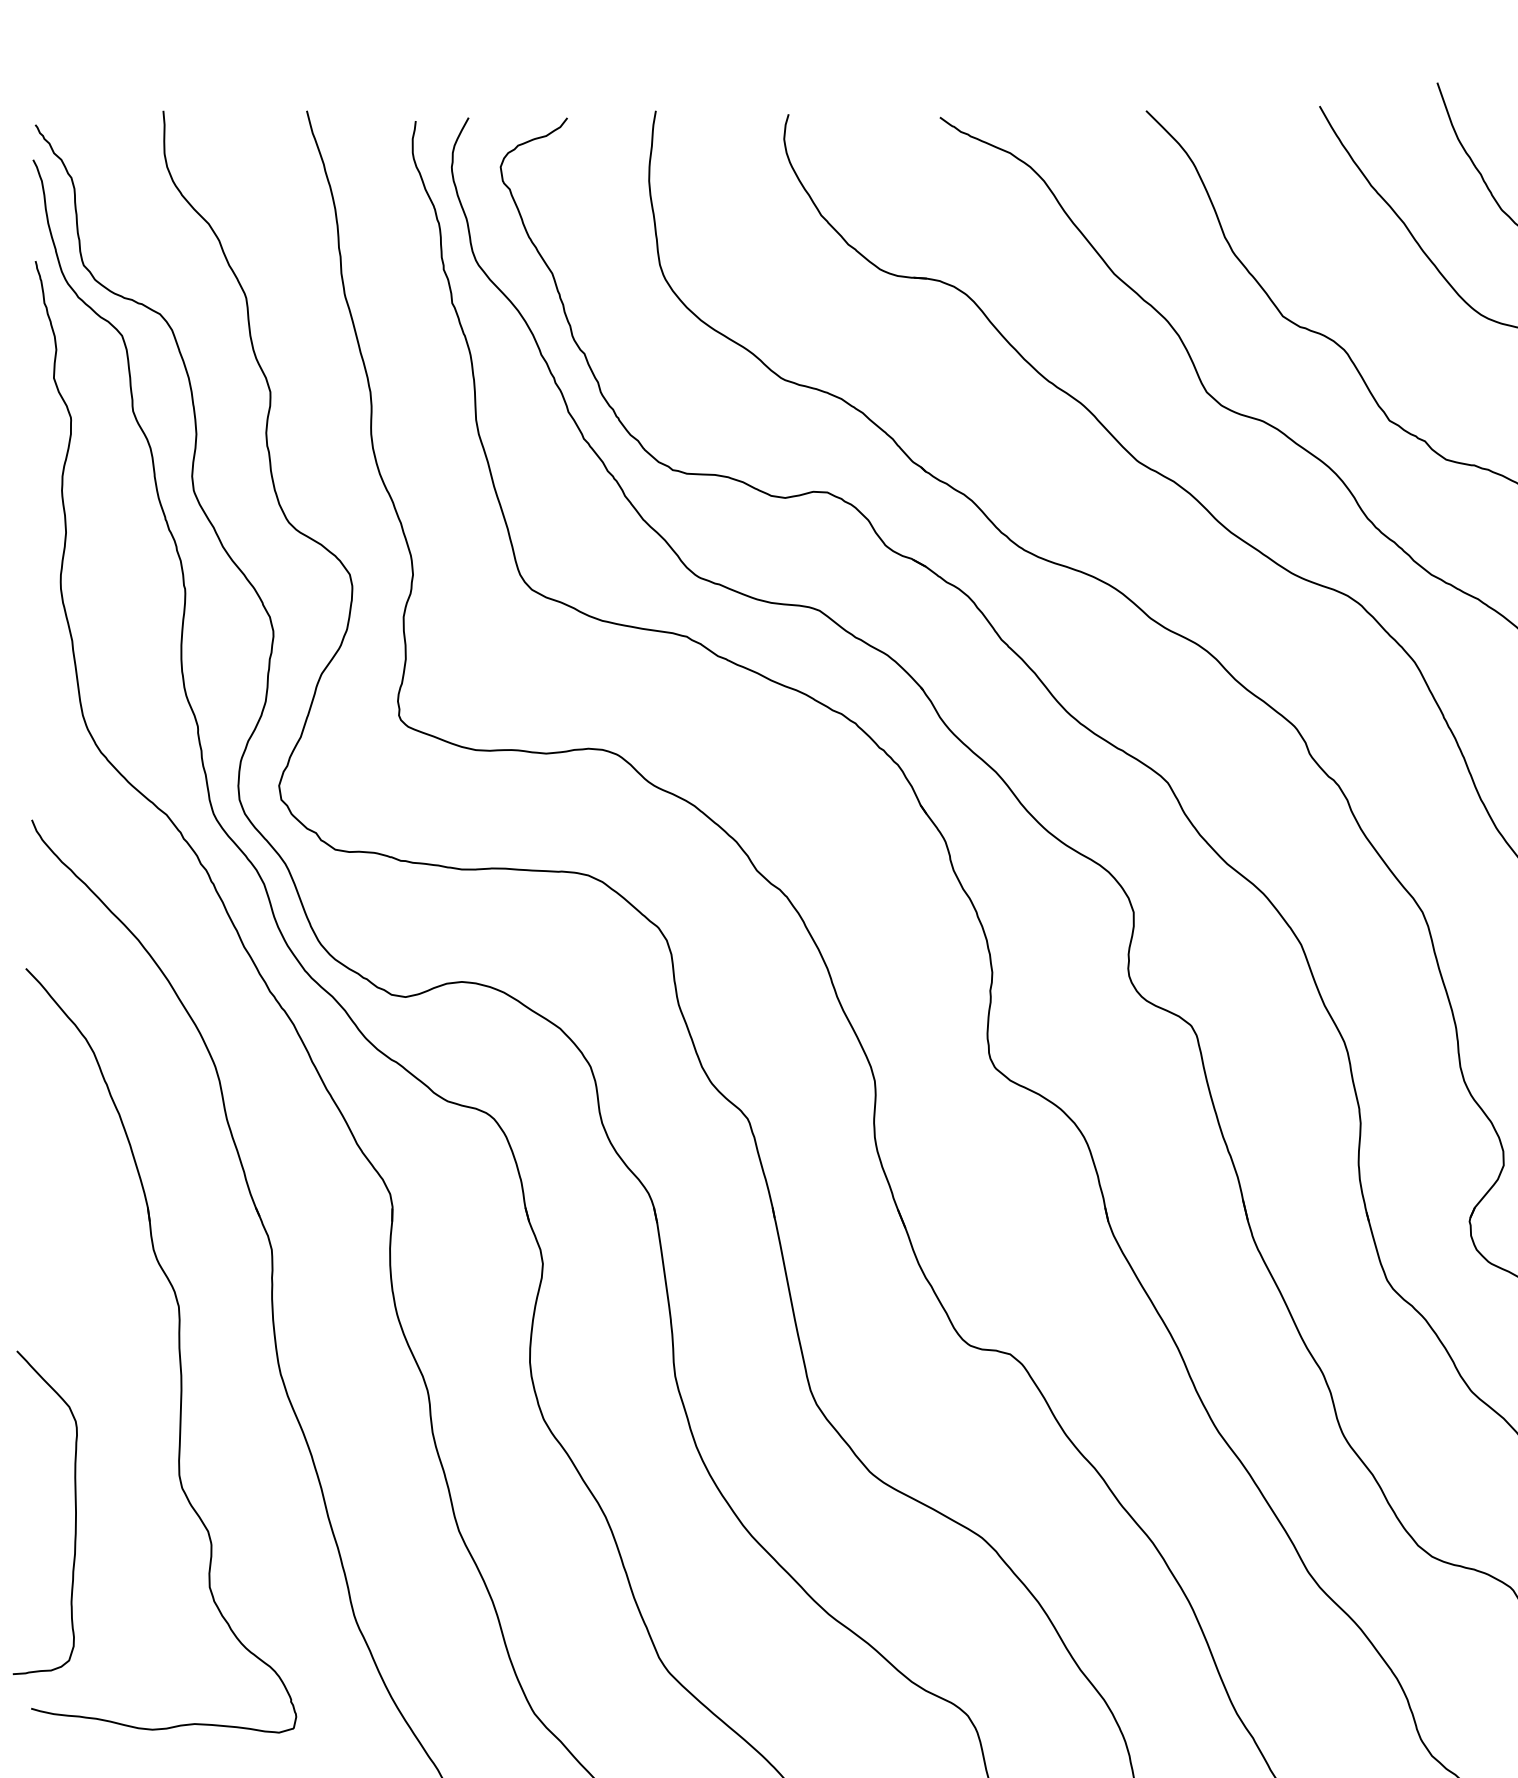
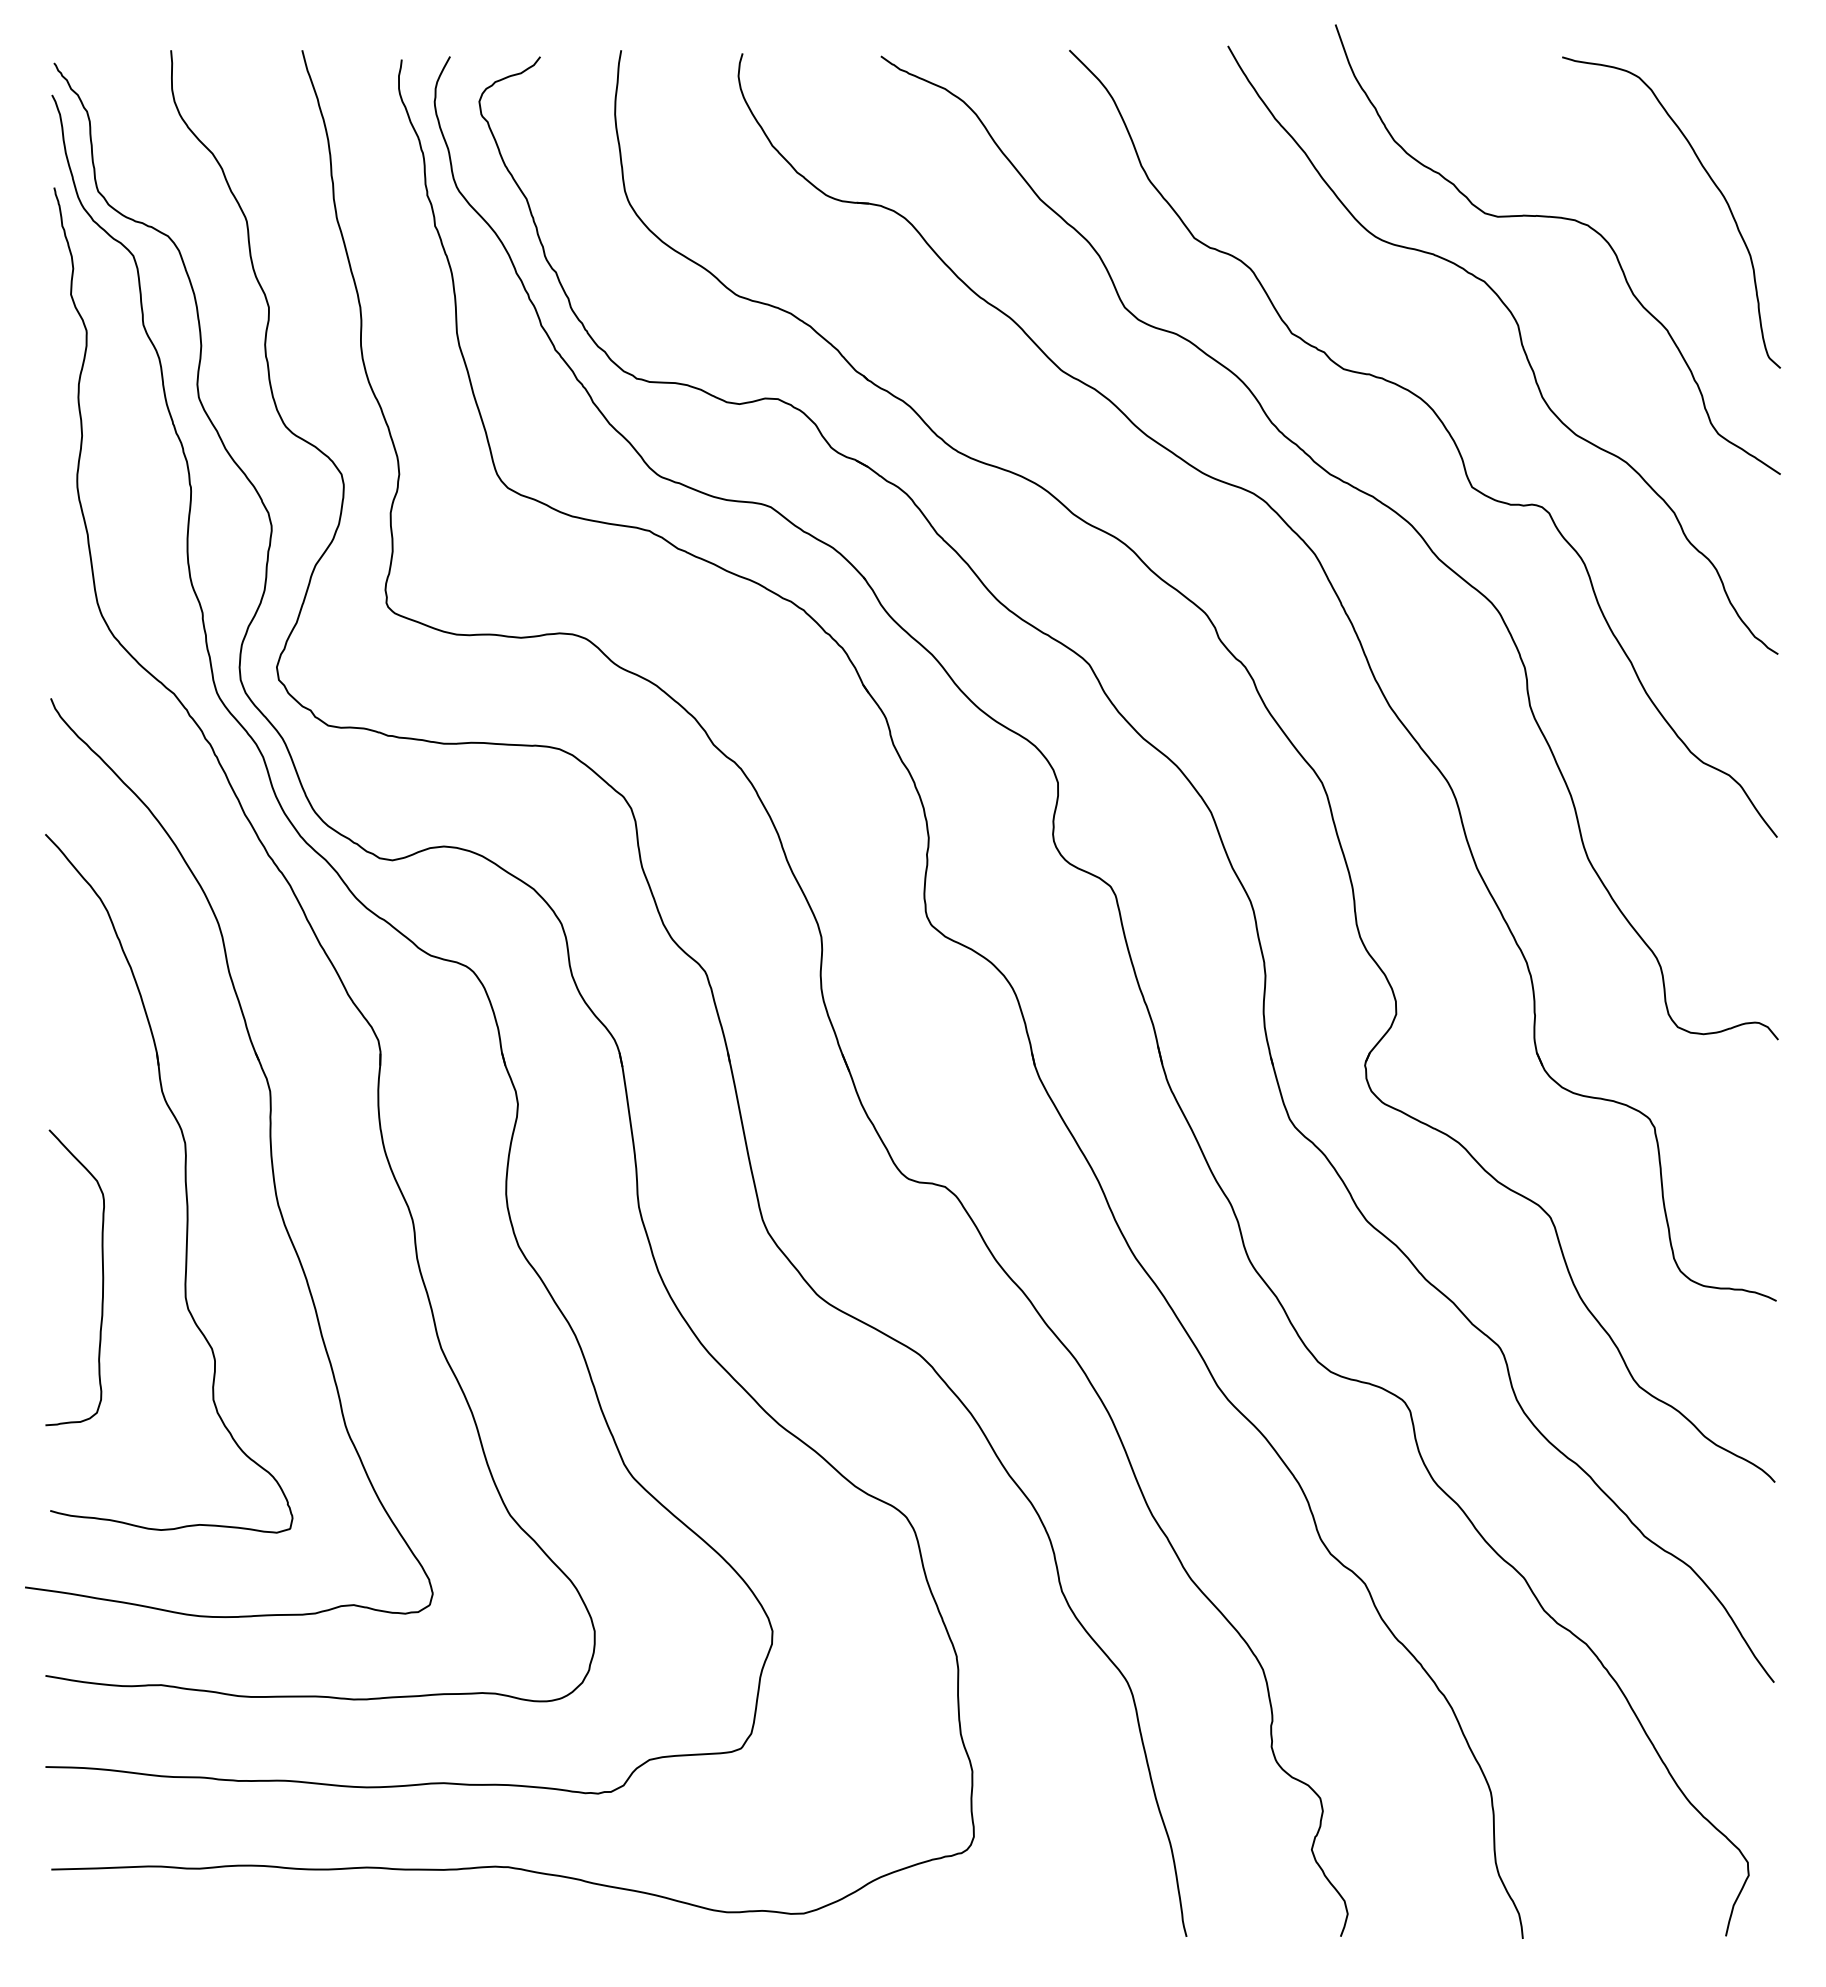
curve: (75, 1512) -> (102, 1277), moved

